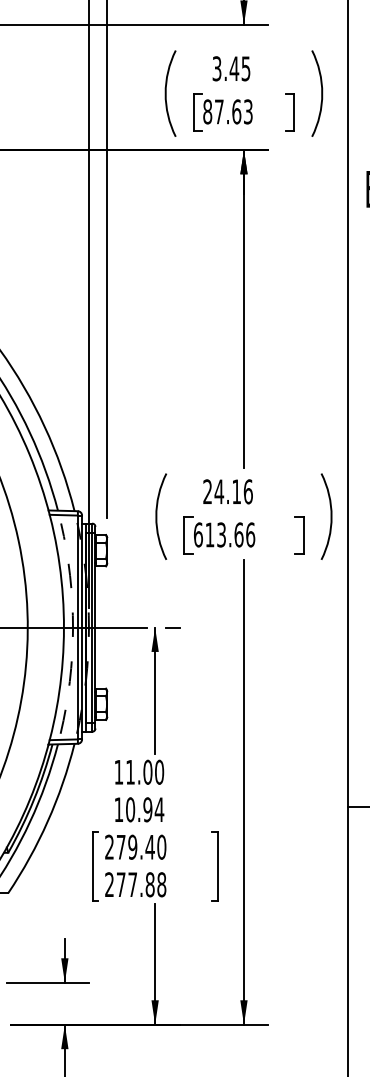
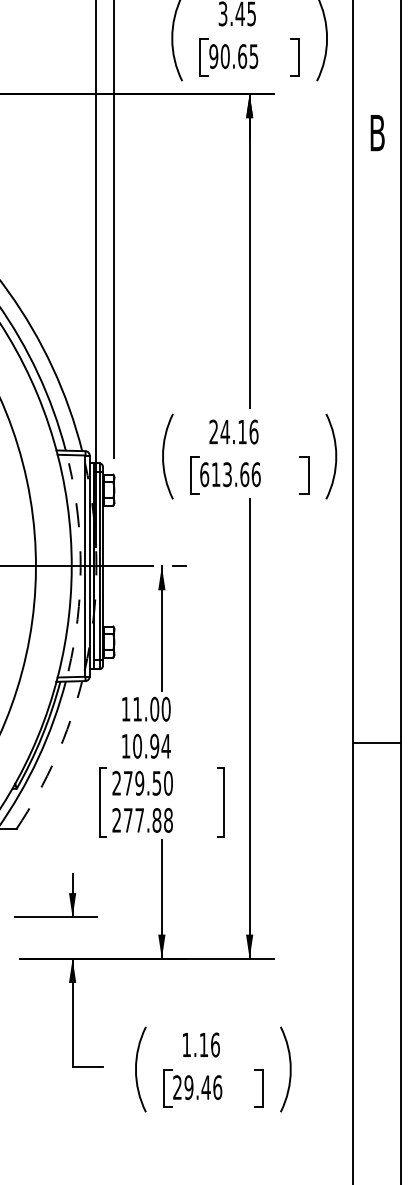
text: (227, 111) -> (233, 56), 87.63 -> 90.65
arc: (47, 821) -> (55, 757), solid -> dashed
text: (149, 847) -> (156, 783), 279.40 -> 279.50

